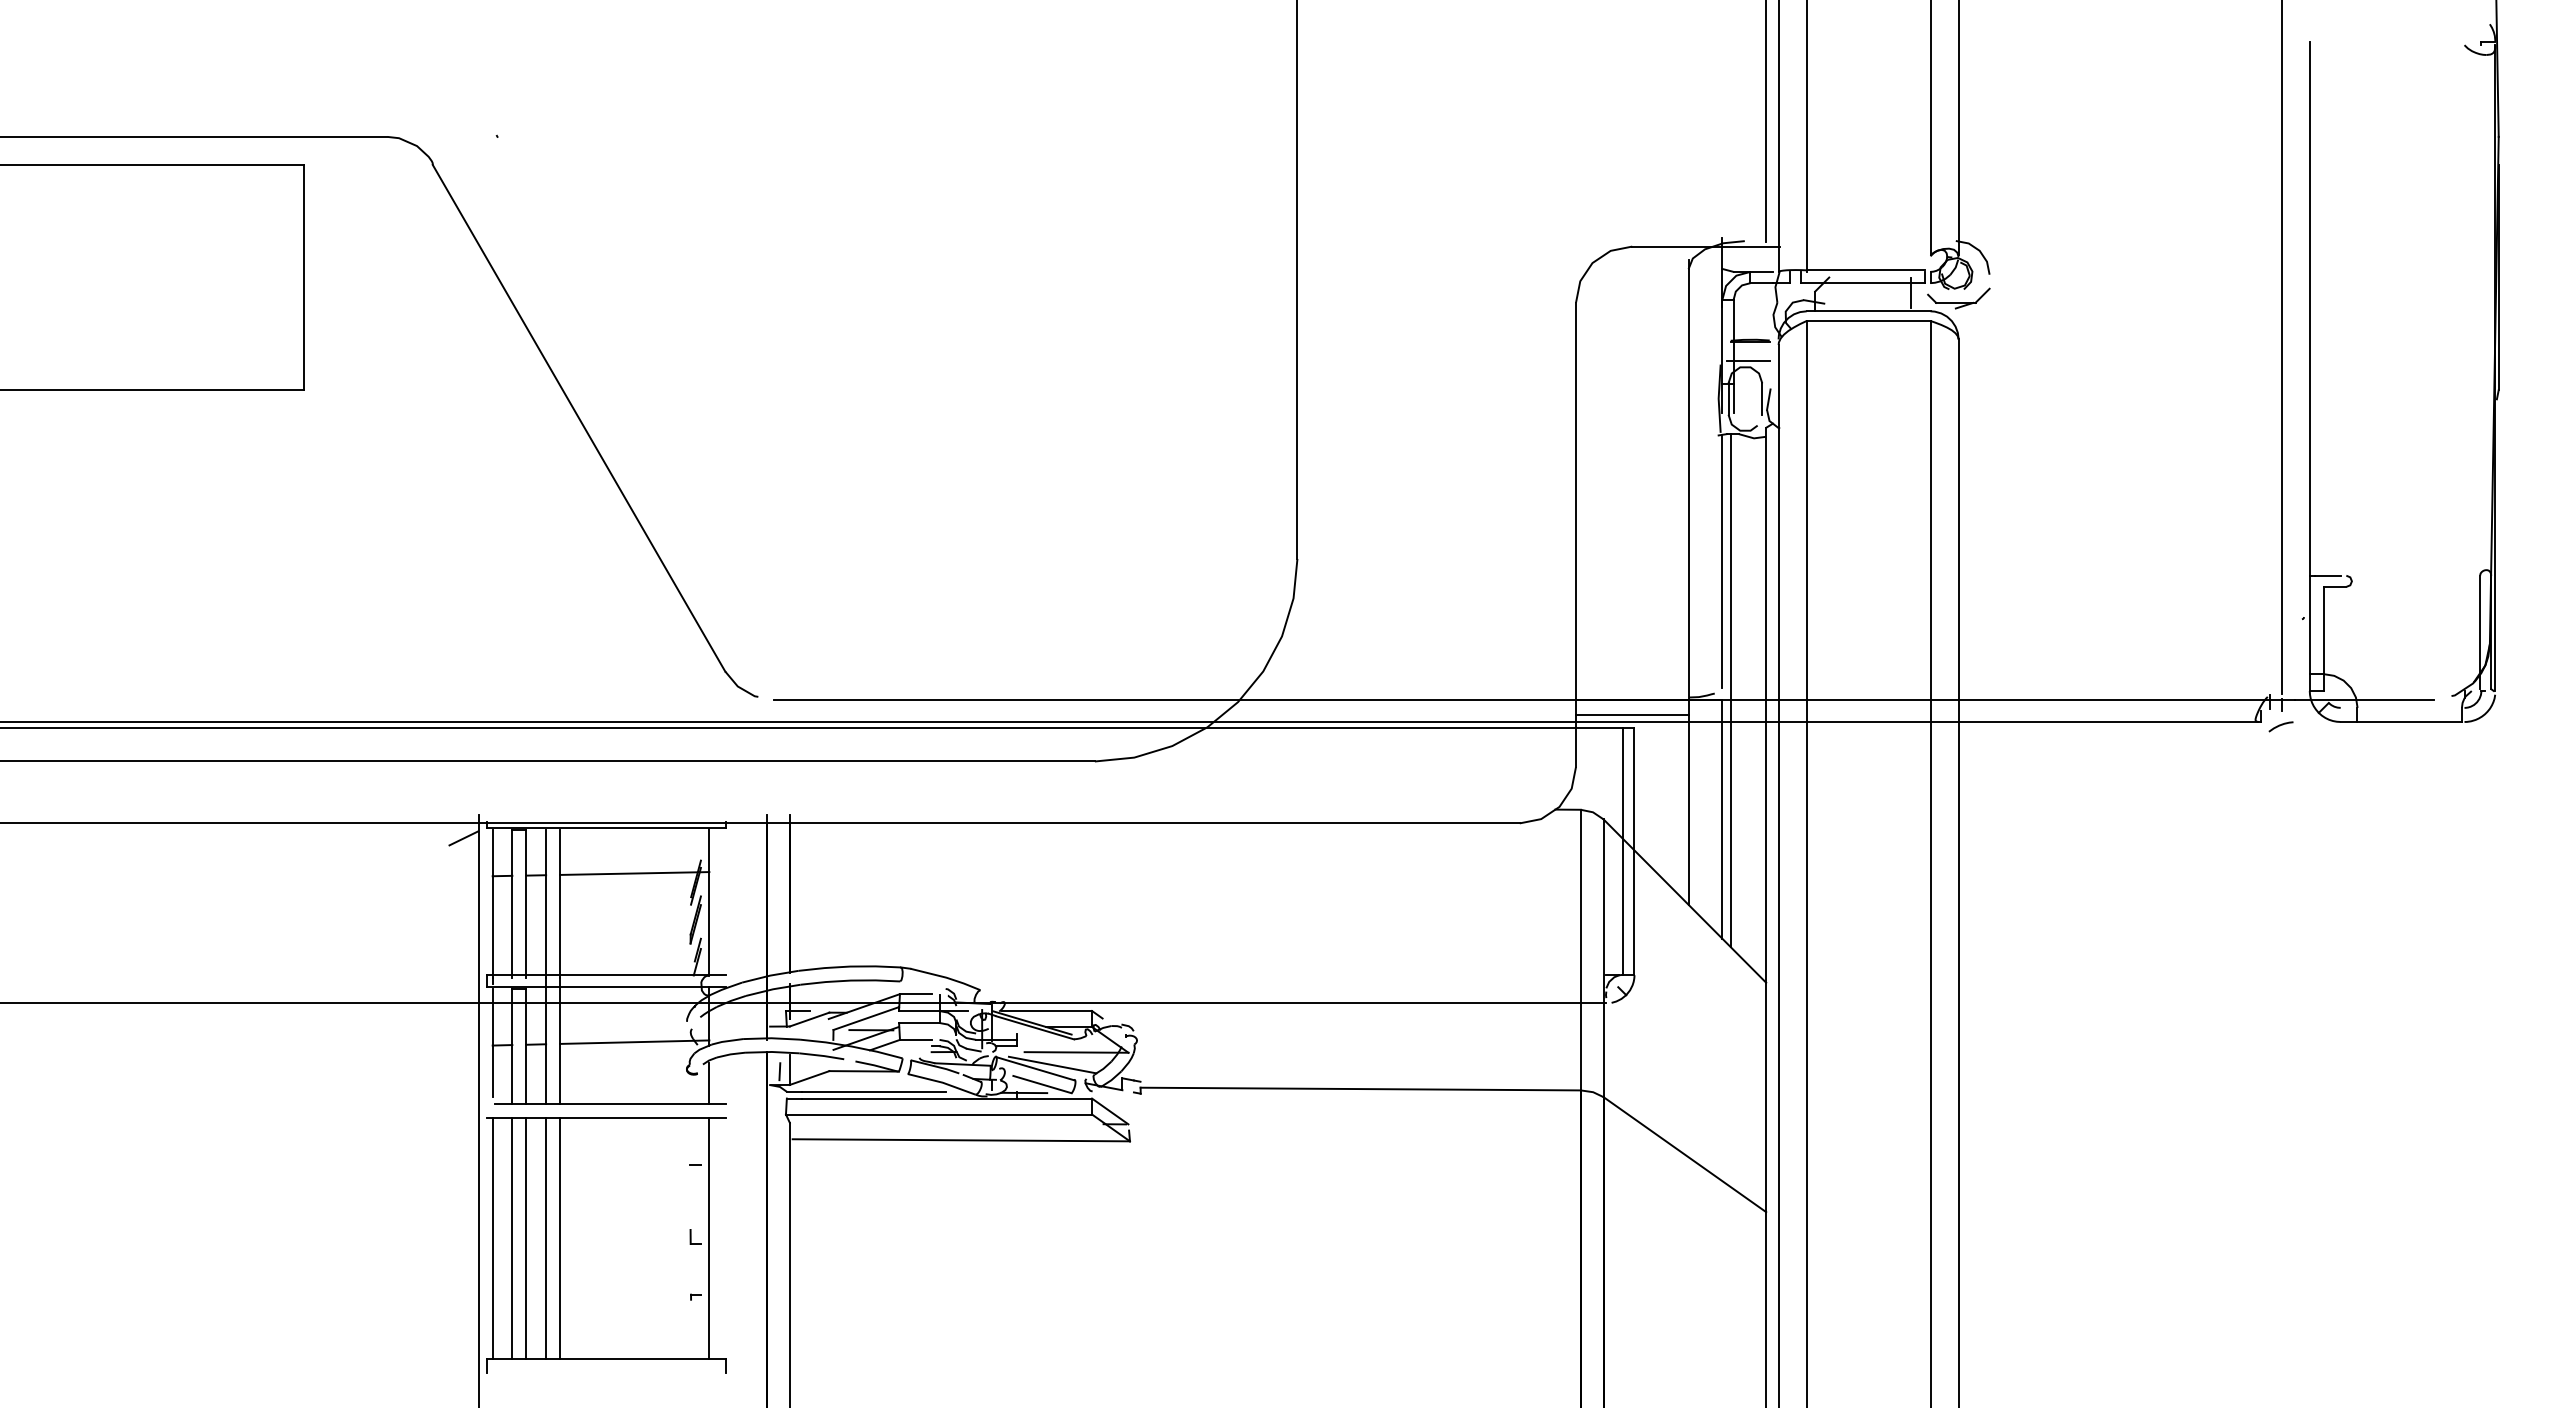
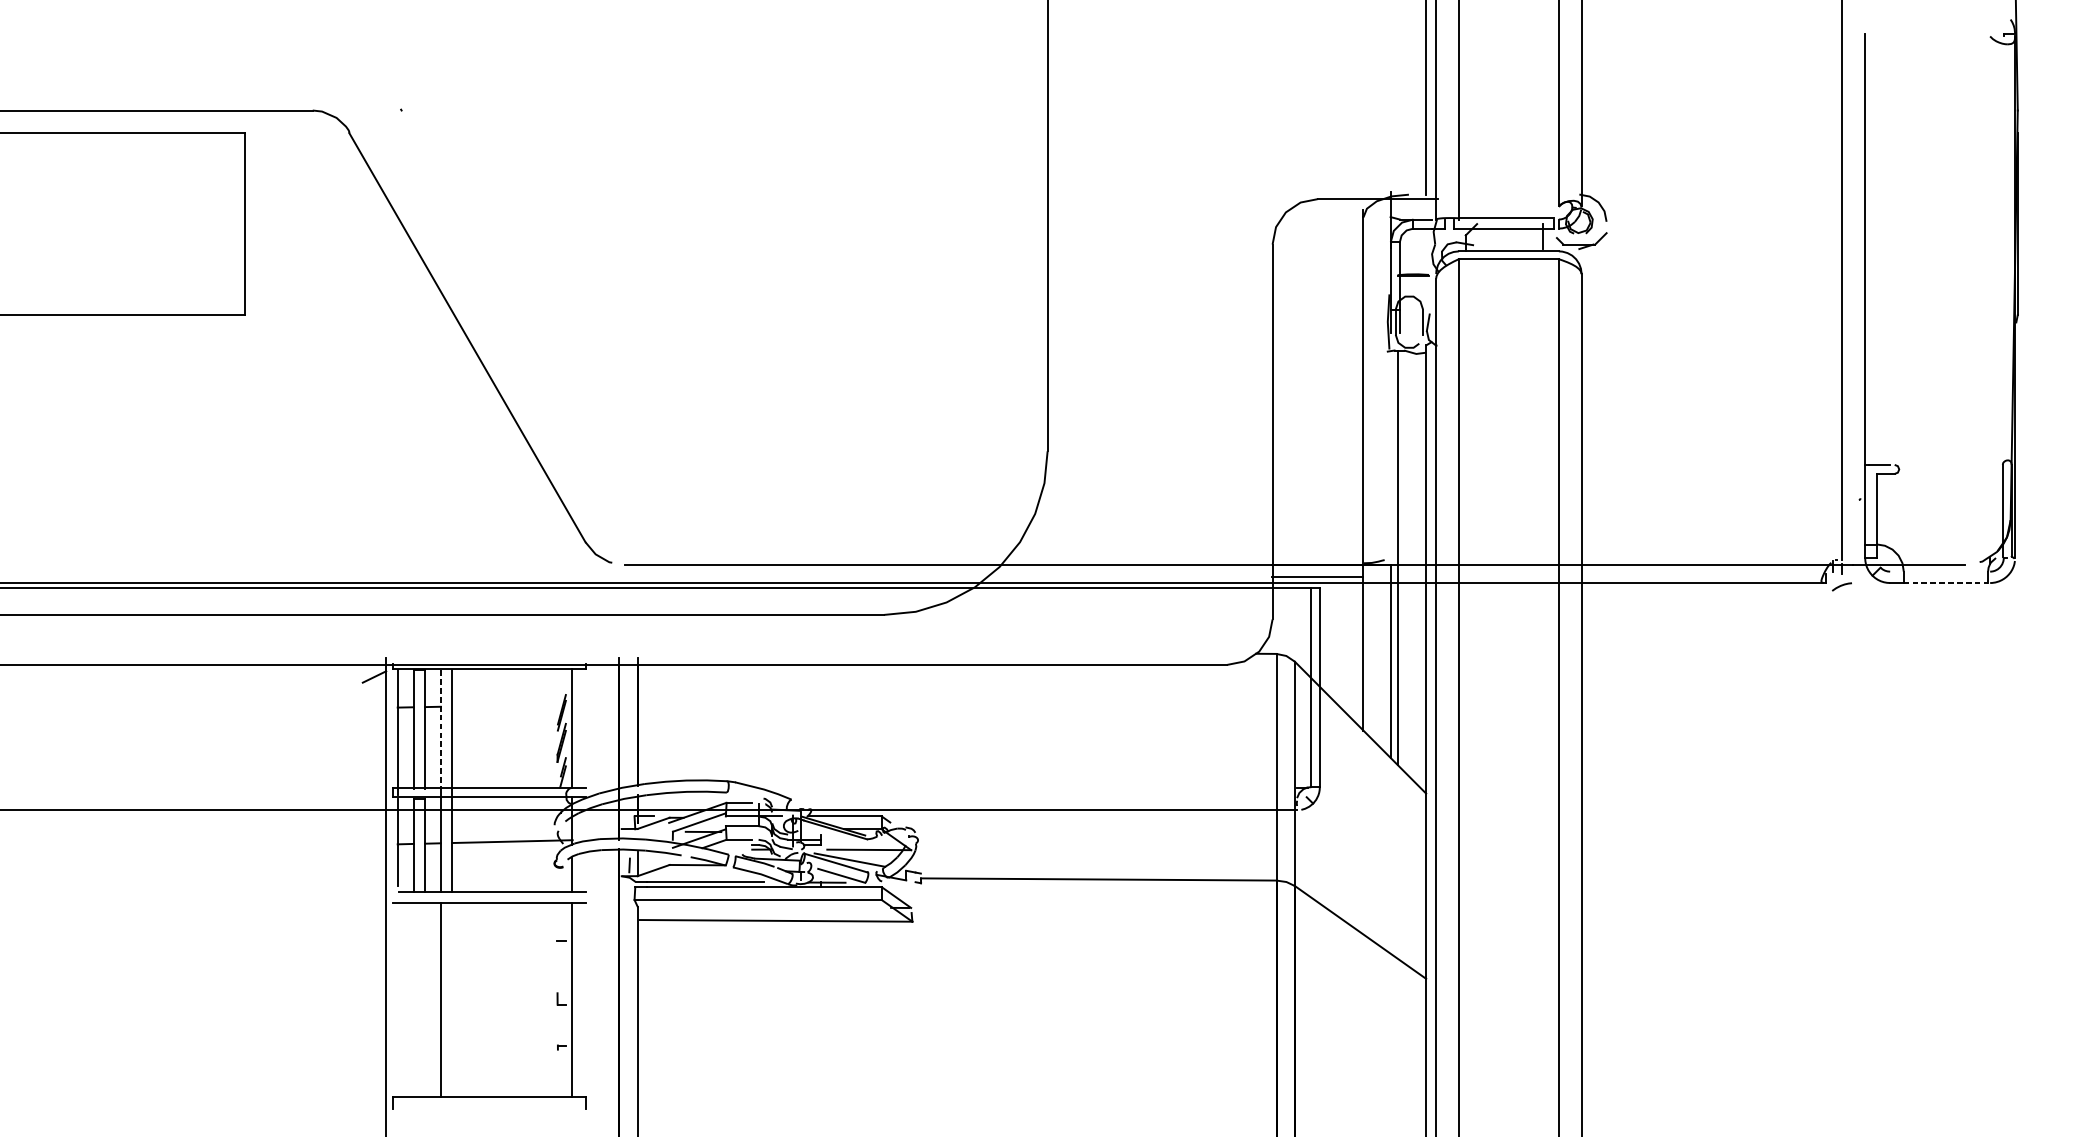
line: (1748, 361) -> (1411, 291), removed
line: (1722, 561) -> (1390, 453), removed
line: (2410, 721) -> (1946, 582), solid -> dashed
line: (634, 873) -> (512, 705), removed
line: (546, 903) -> (441, 729), solid -> dashed
line: (492, 1238) -> (397, 1000), removed
line: (512, 1238) -> (413, 1000), removed
line: (526, 1238) -> (425, 1000), removed
line: (560, 1238) -> (452, 1000), removed

